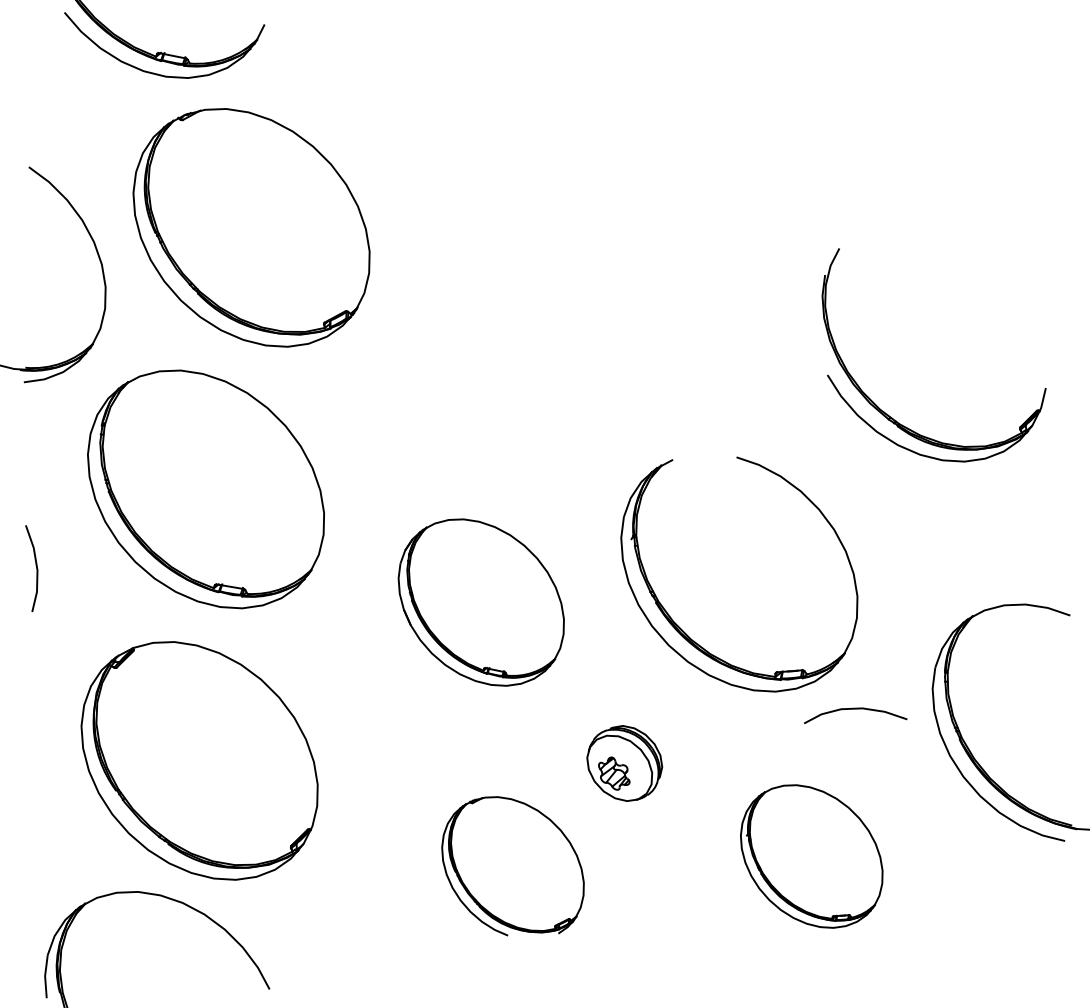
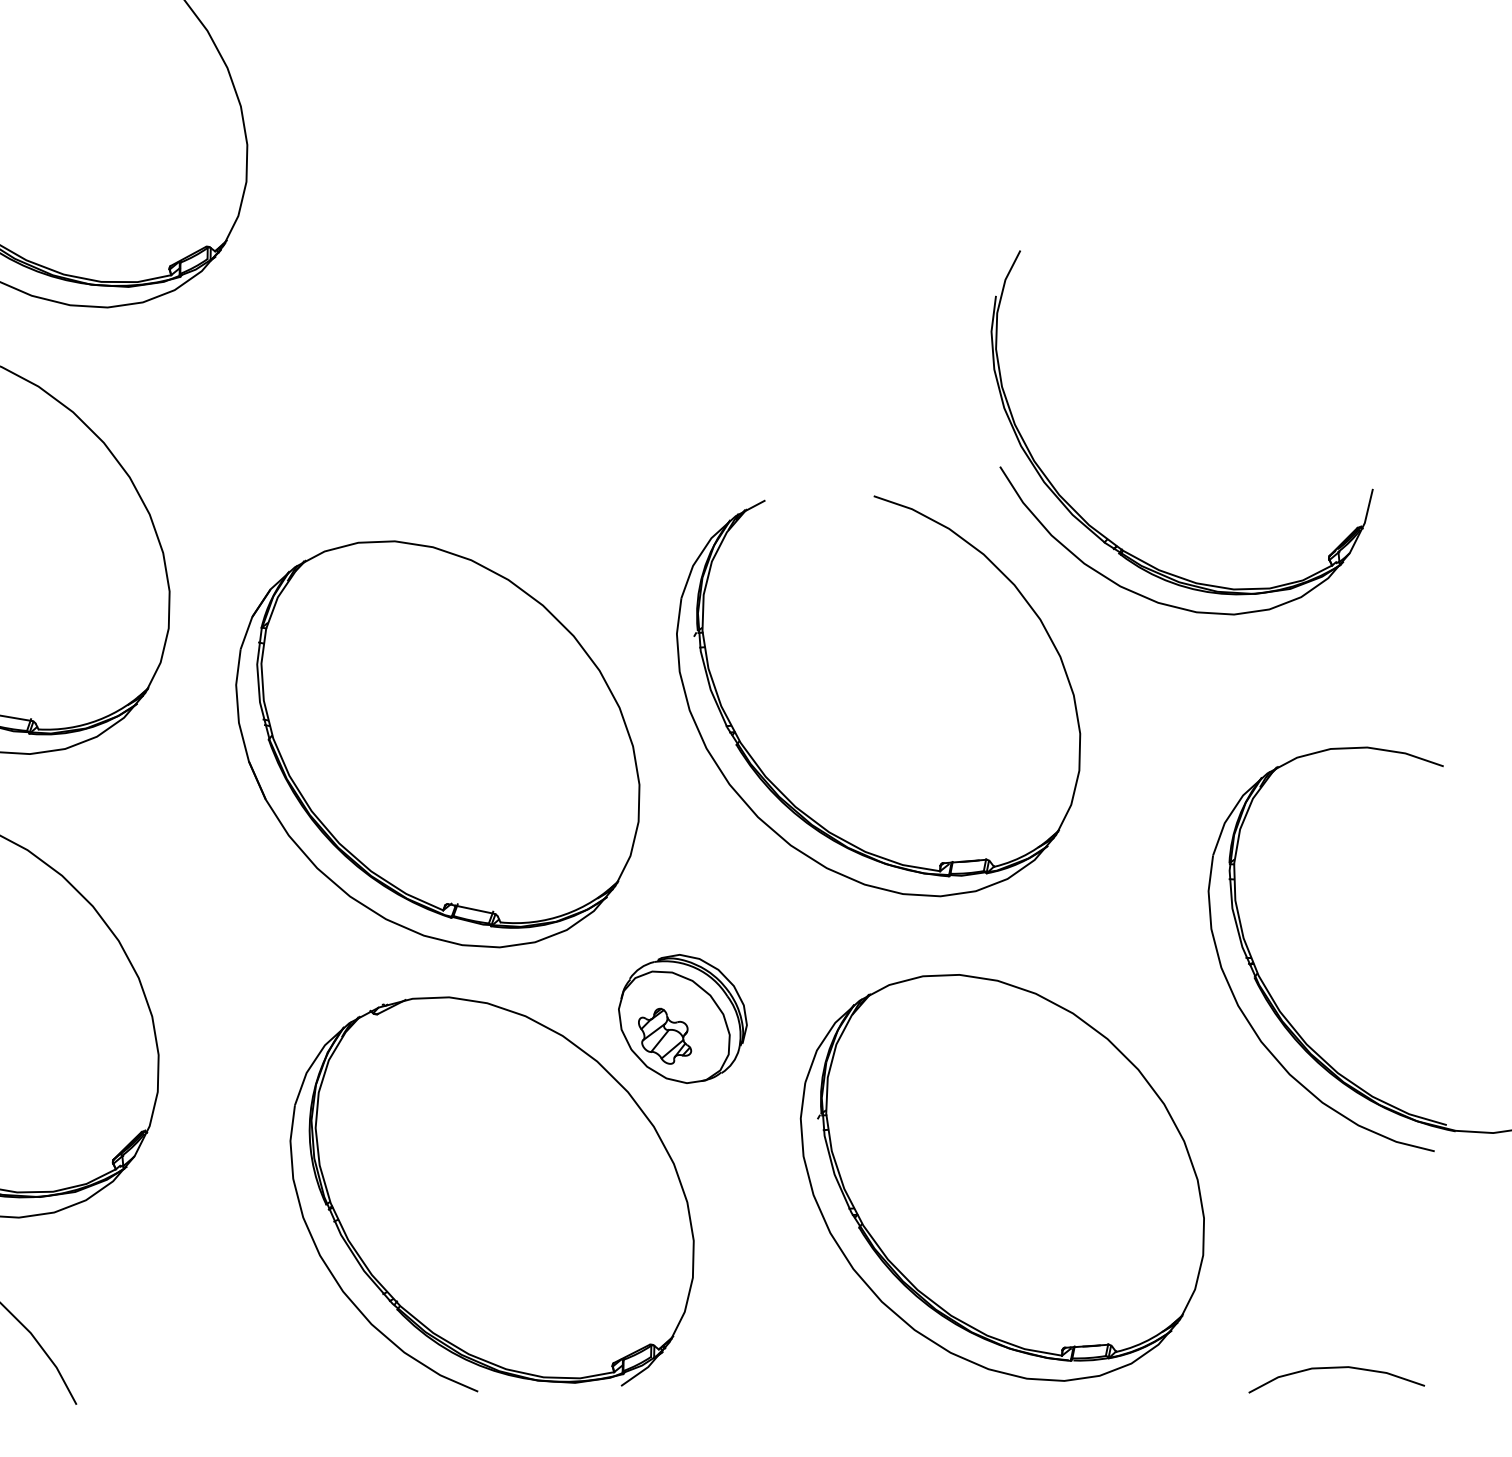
part: (888, 414) -> (1104, 534), moved
part: (481, 602) -> (438, 744), size x1.43
curve: (855, 709) -> (1336, 1368), moved
part: (811, 856) -> (1001, 1177), size x1.67
part: (512, 866) -> (491, 1194), size x1.67

